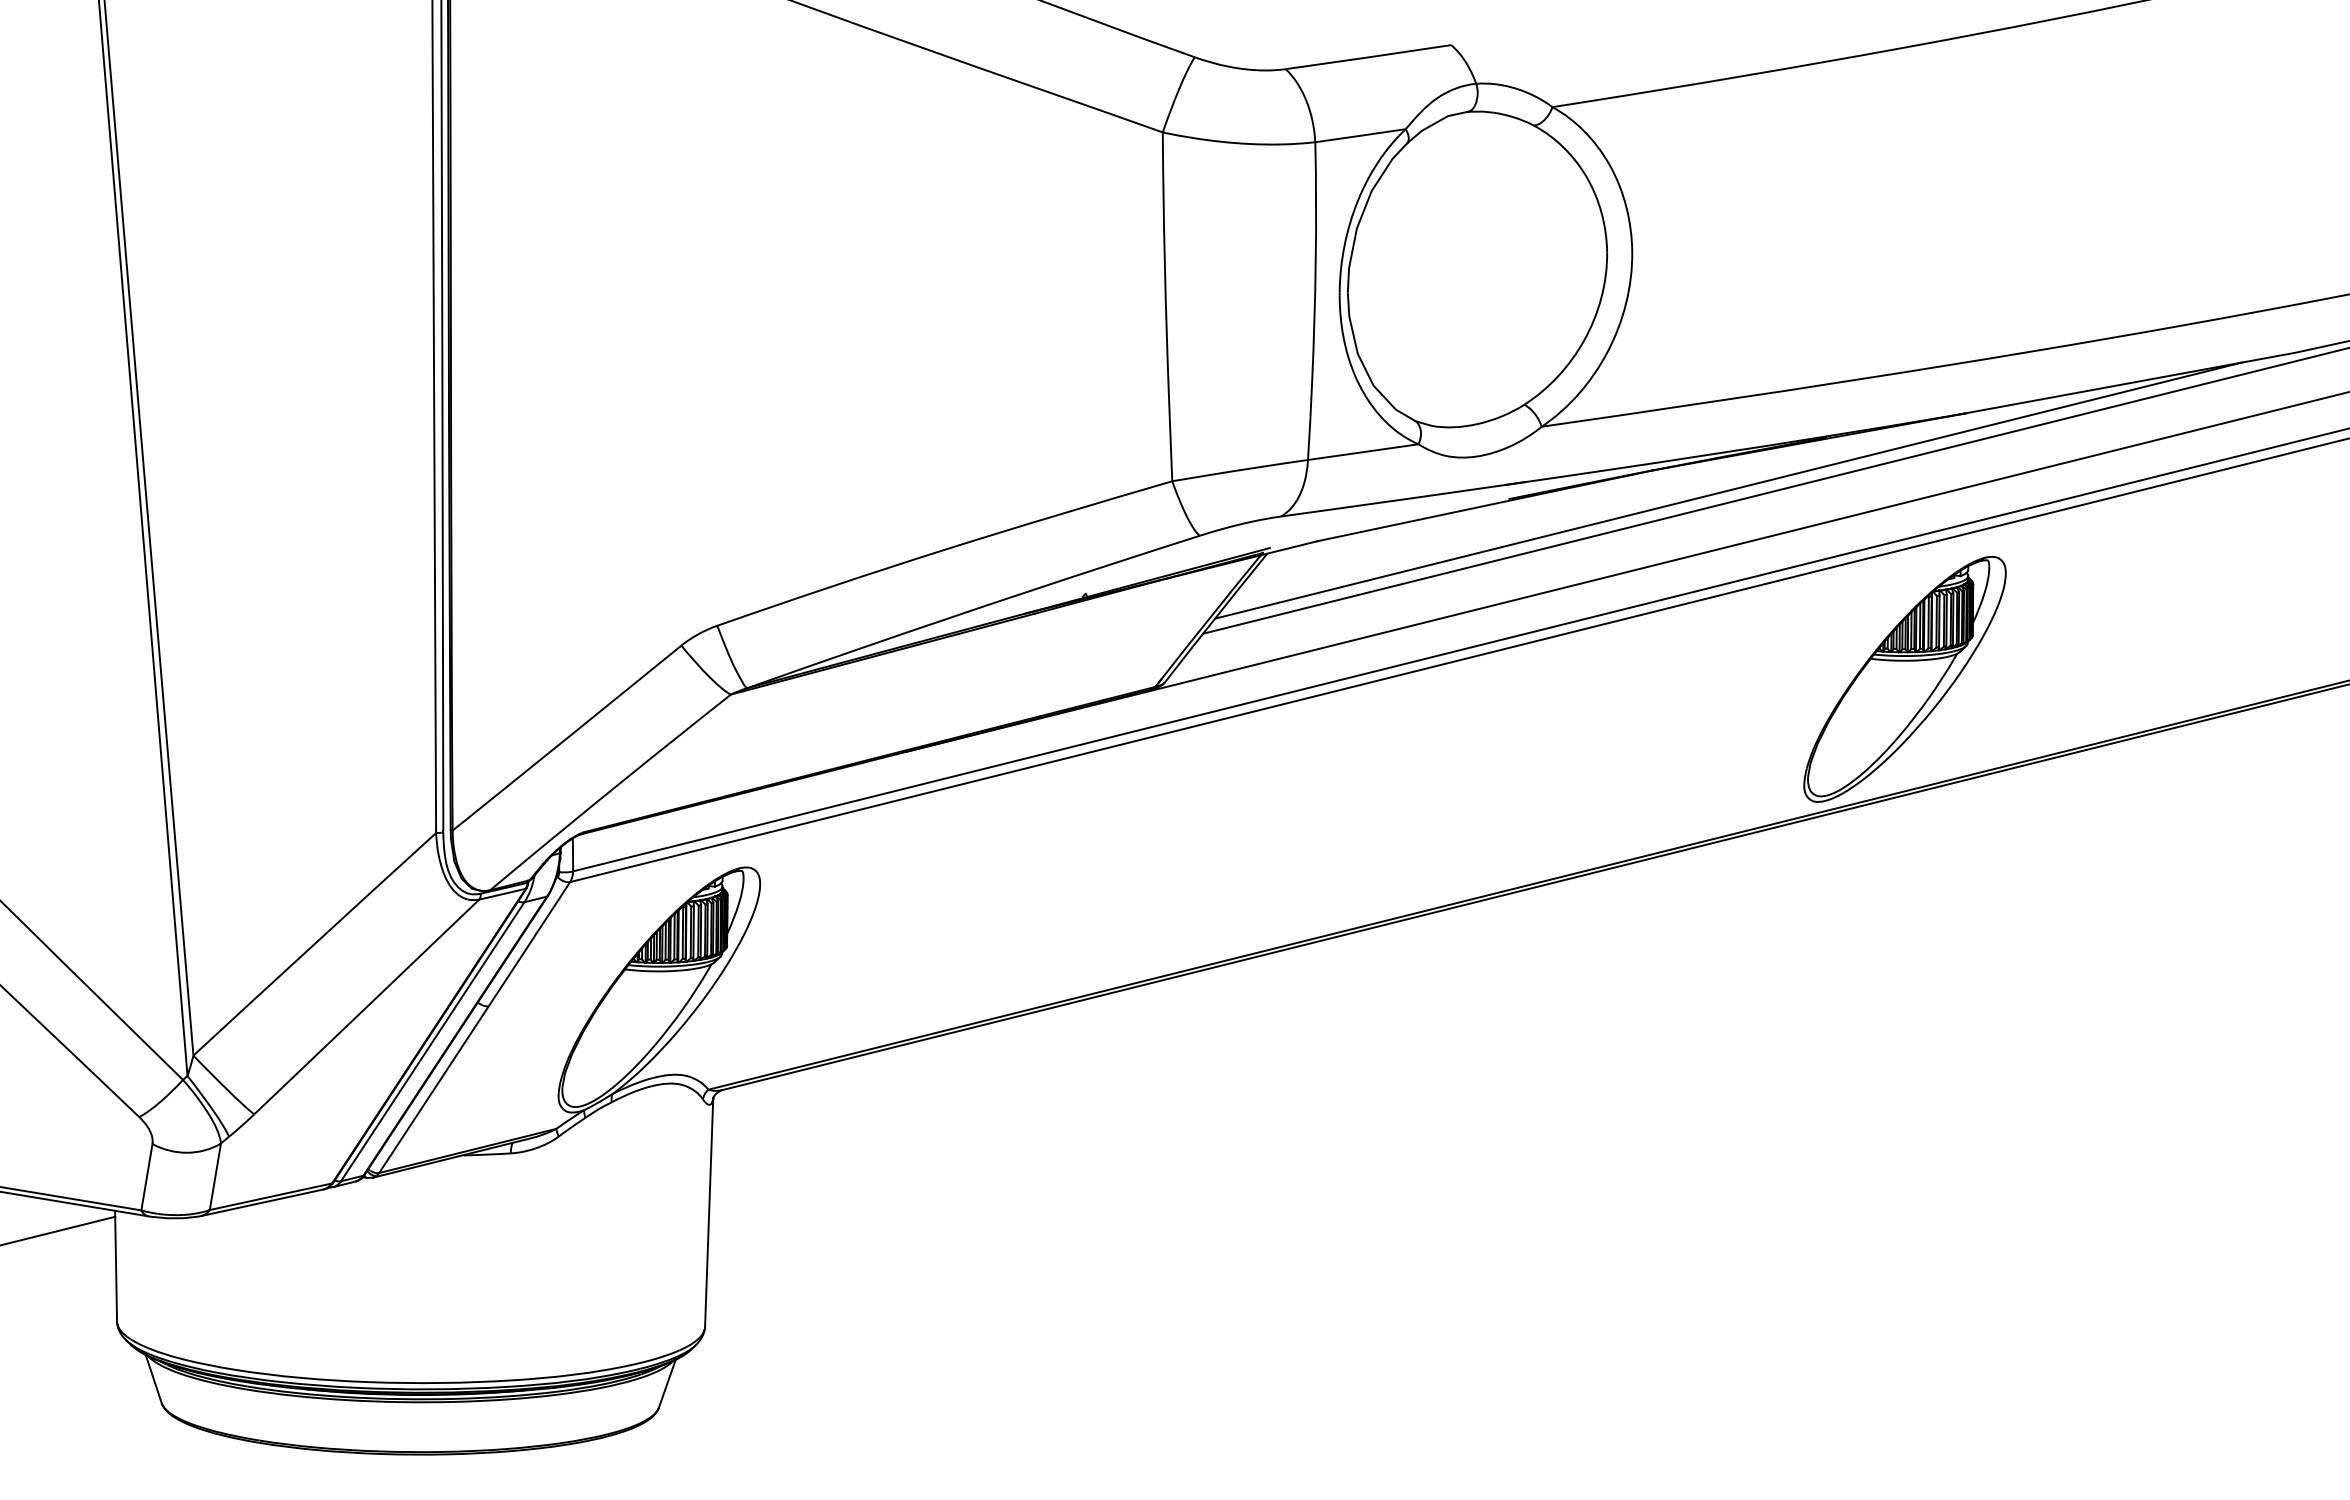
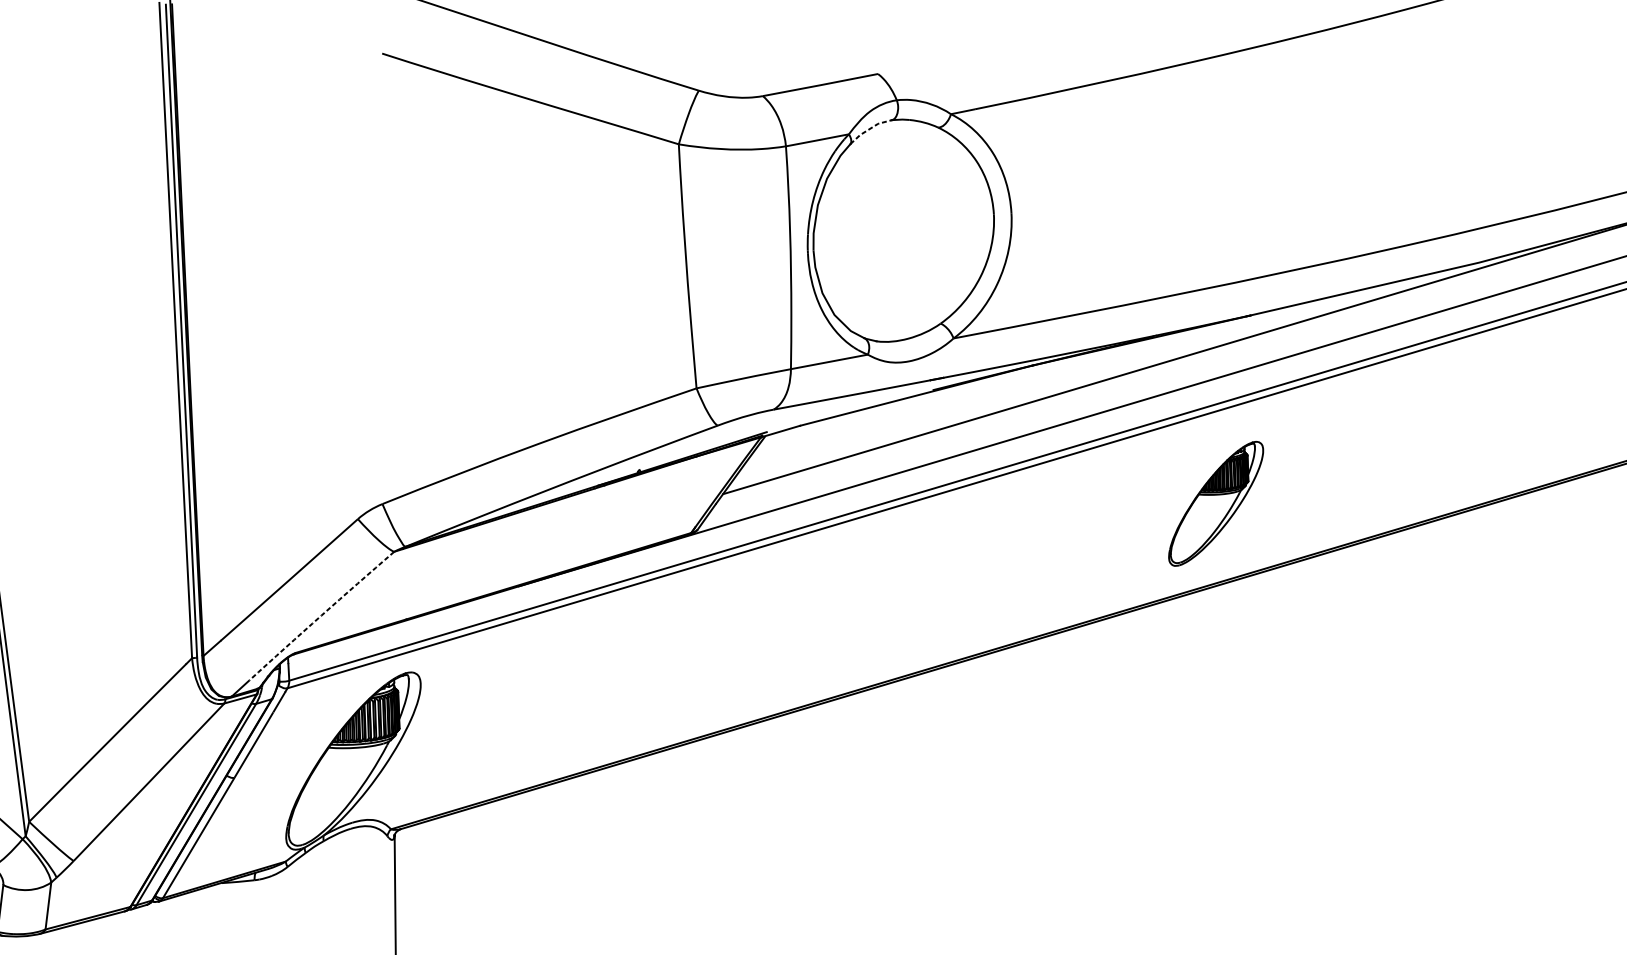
line: (1435, 123) -> (869, 129), solid -> dashed
line: (1728, 490) -> (1086, 377), removed
part: (1904, 679) -> (1215, 503), size x0.7
arc: (623, 780) -> (321, 615), solid -> dashed

